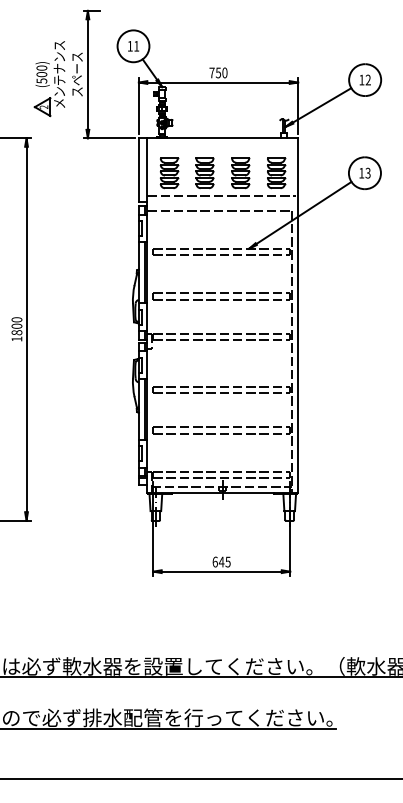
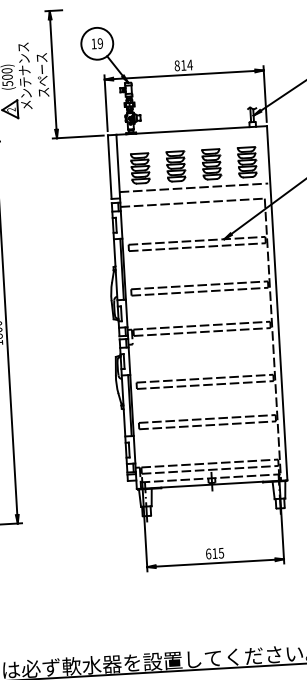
text: (136, 45) -> (100, 42), 11 -> 19
text: (218, 72) -> (183, 65), 750 -> 814
text: (221, 561) -> (214, 553), 645 -> 615

